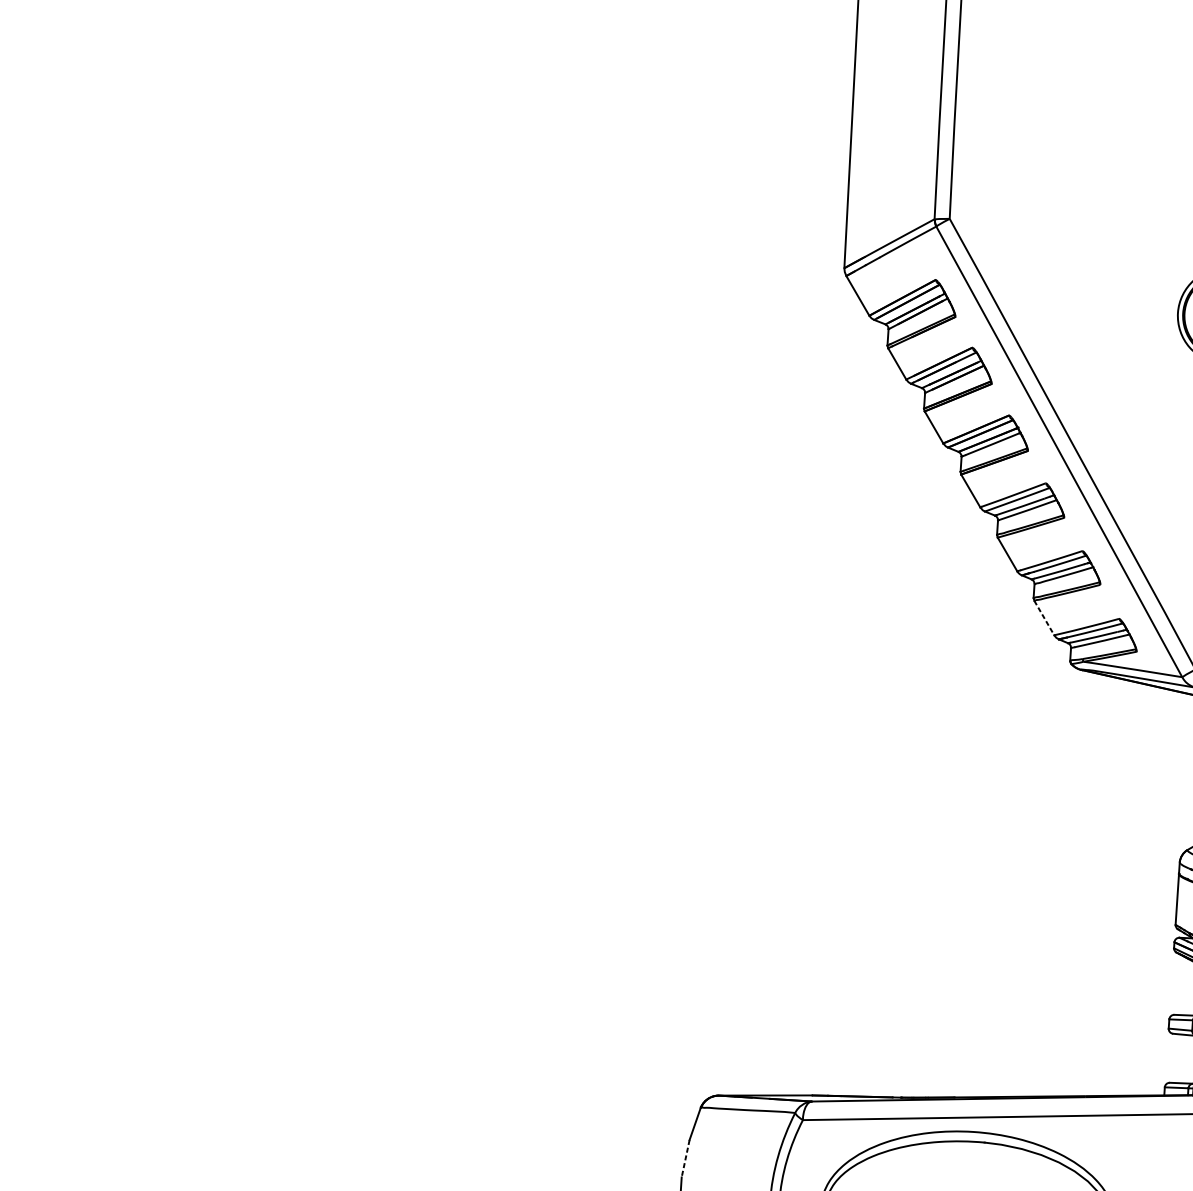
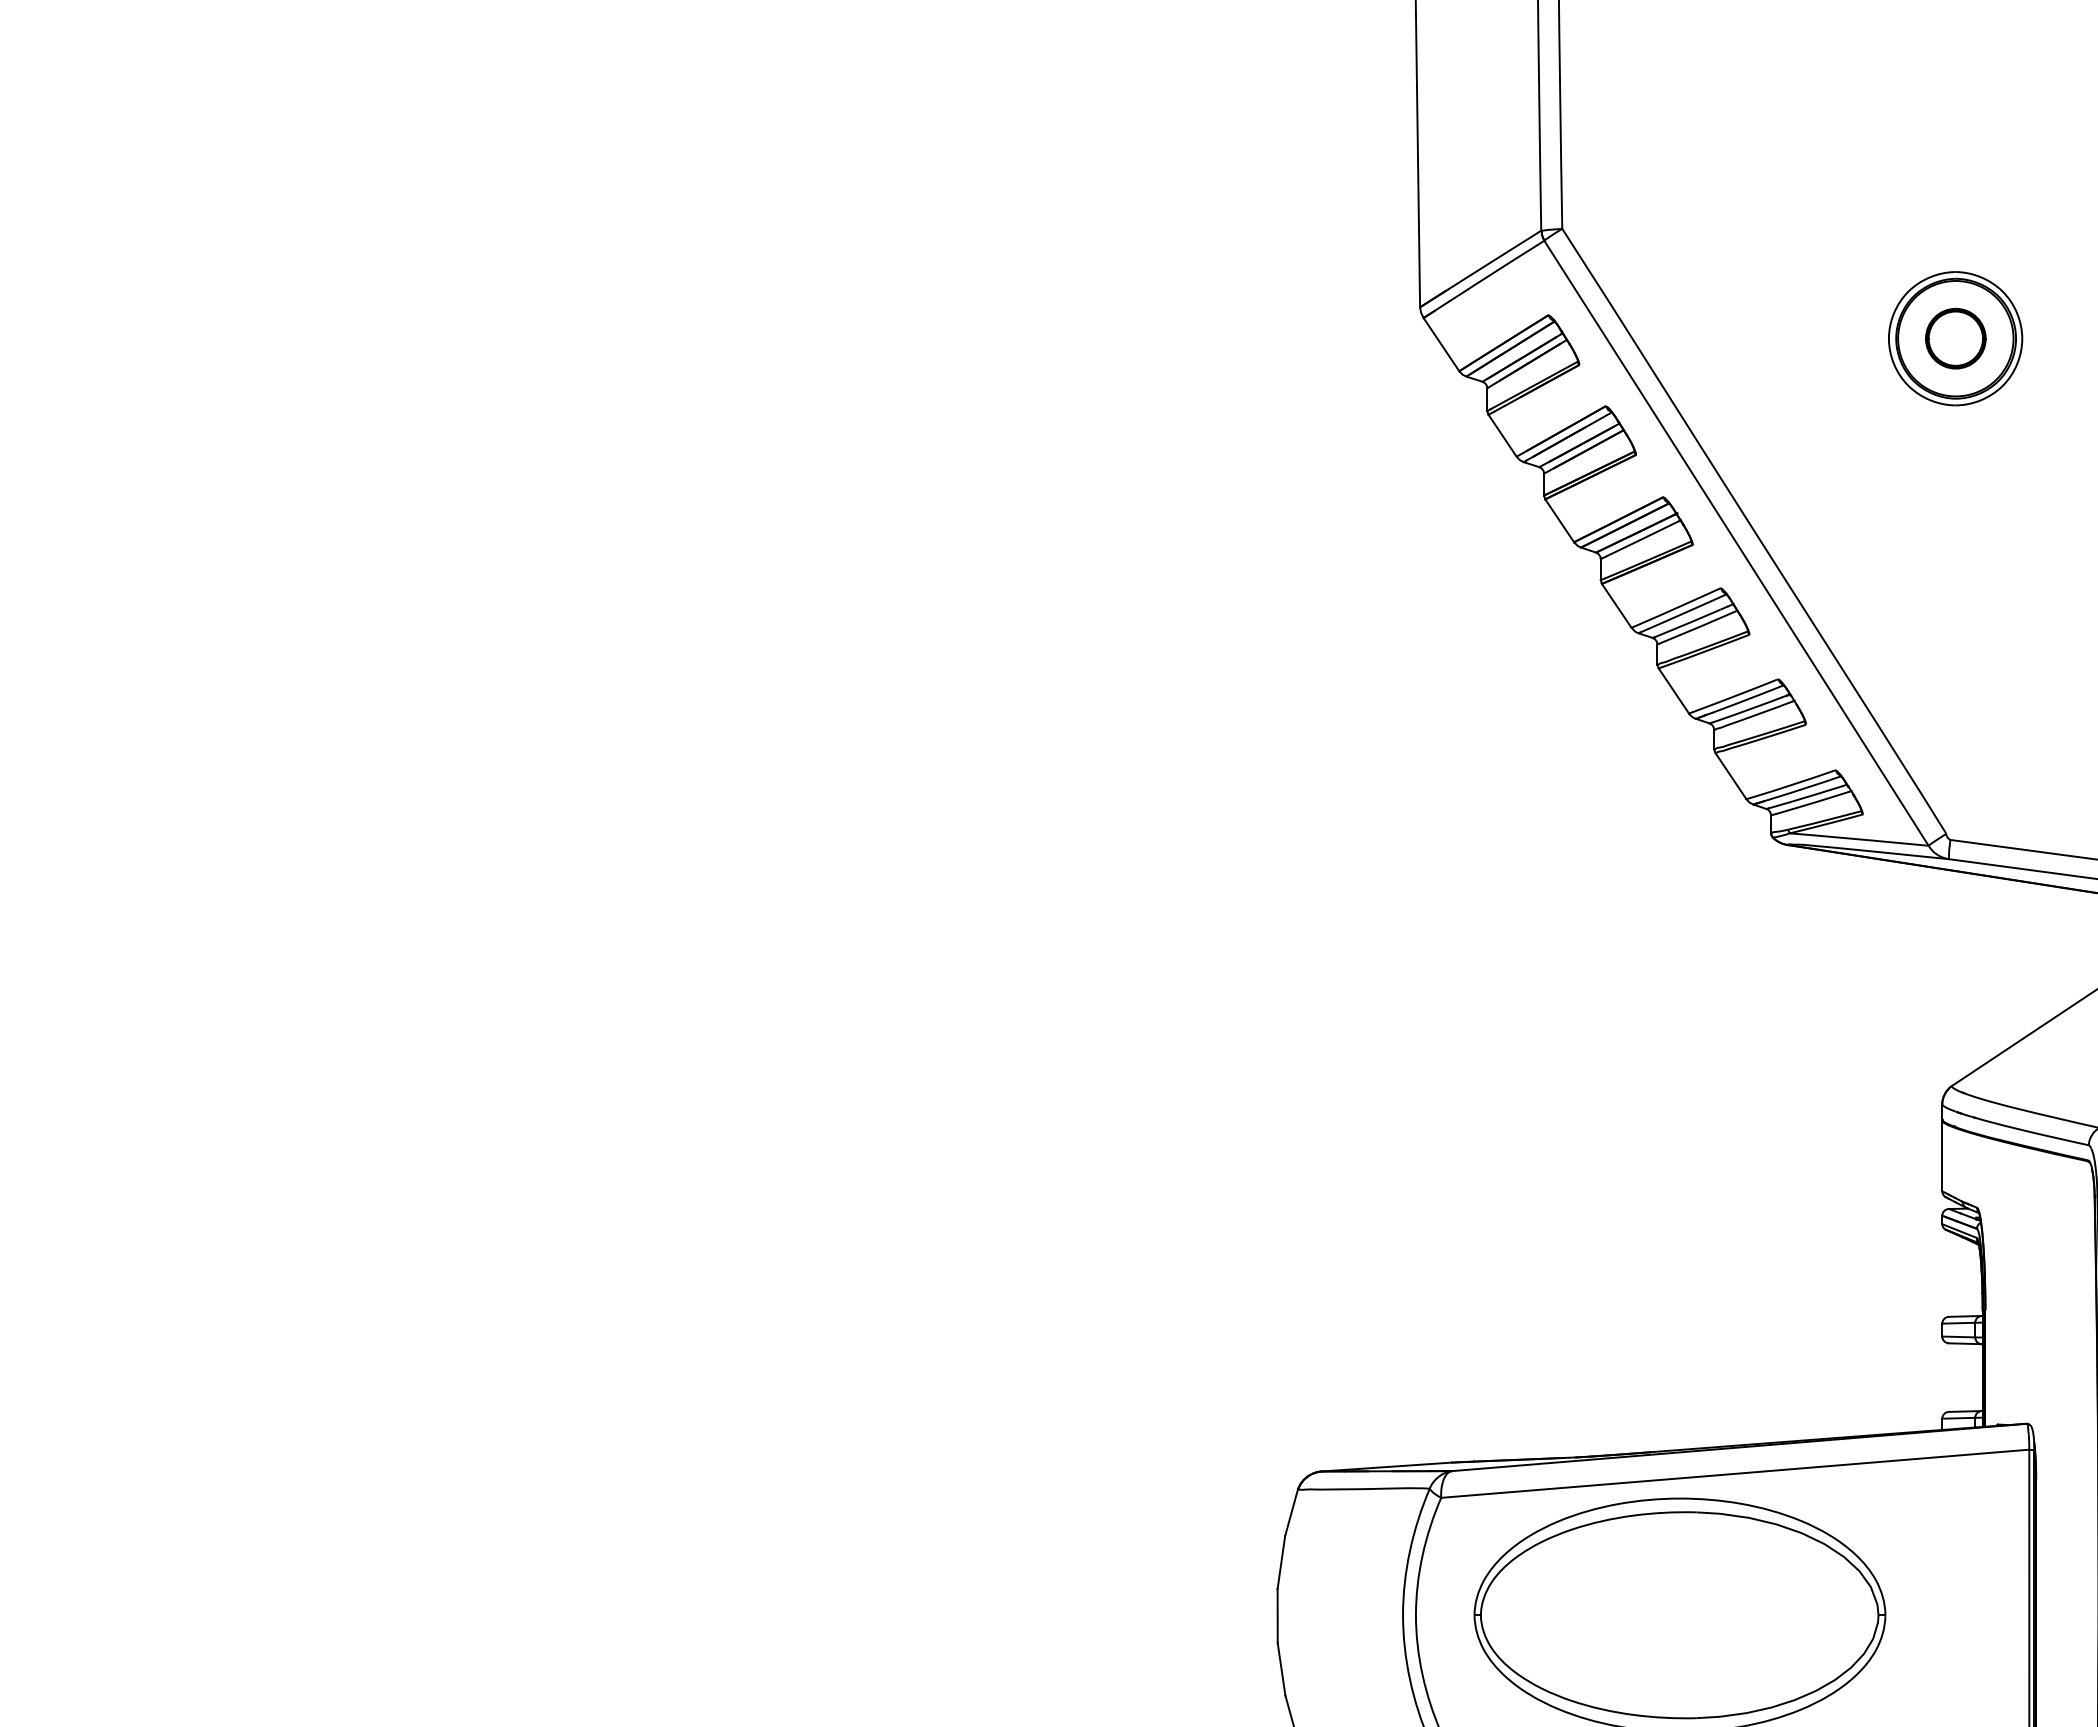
line: (1043, 618) -> (1730, 776), dashed -> solid
line: (685, 1158) -> (1281, 1562), dashed -> solid

